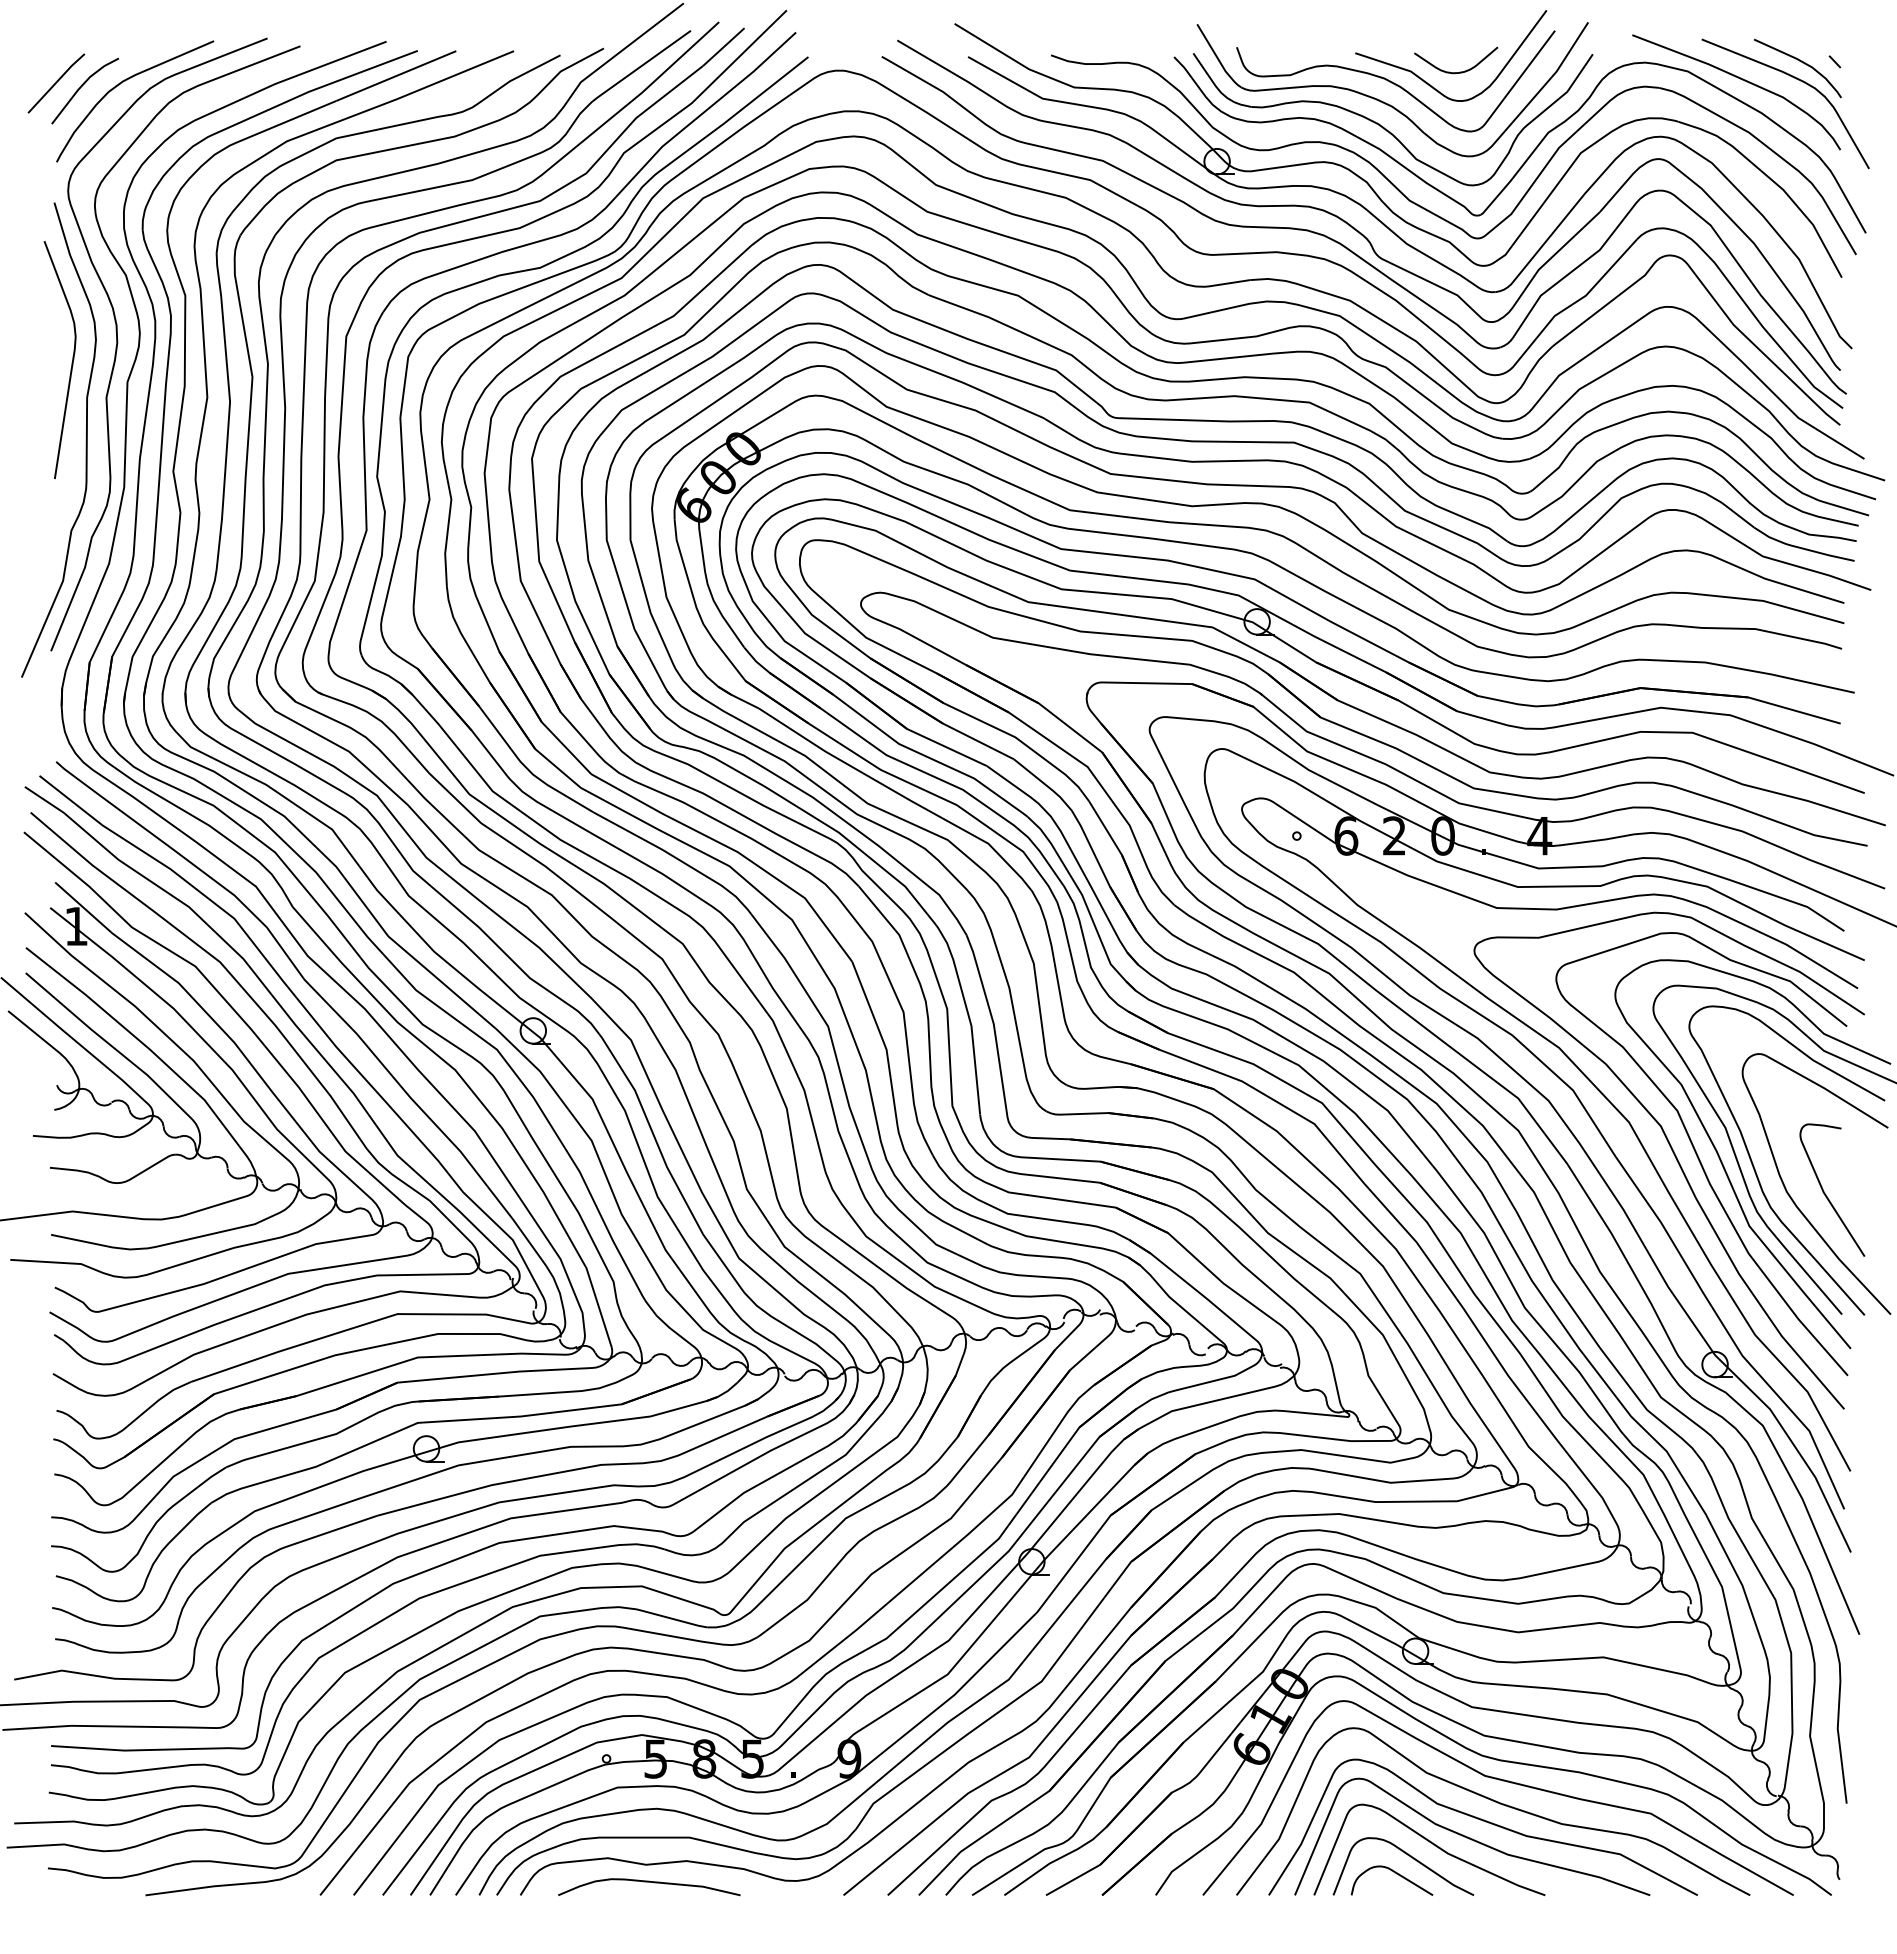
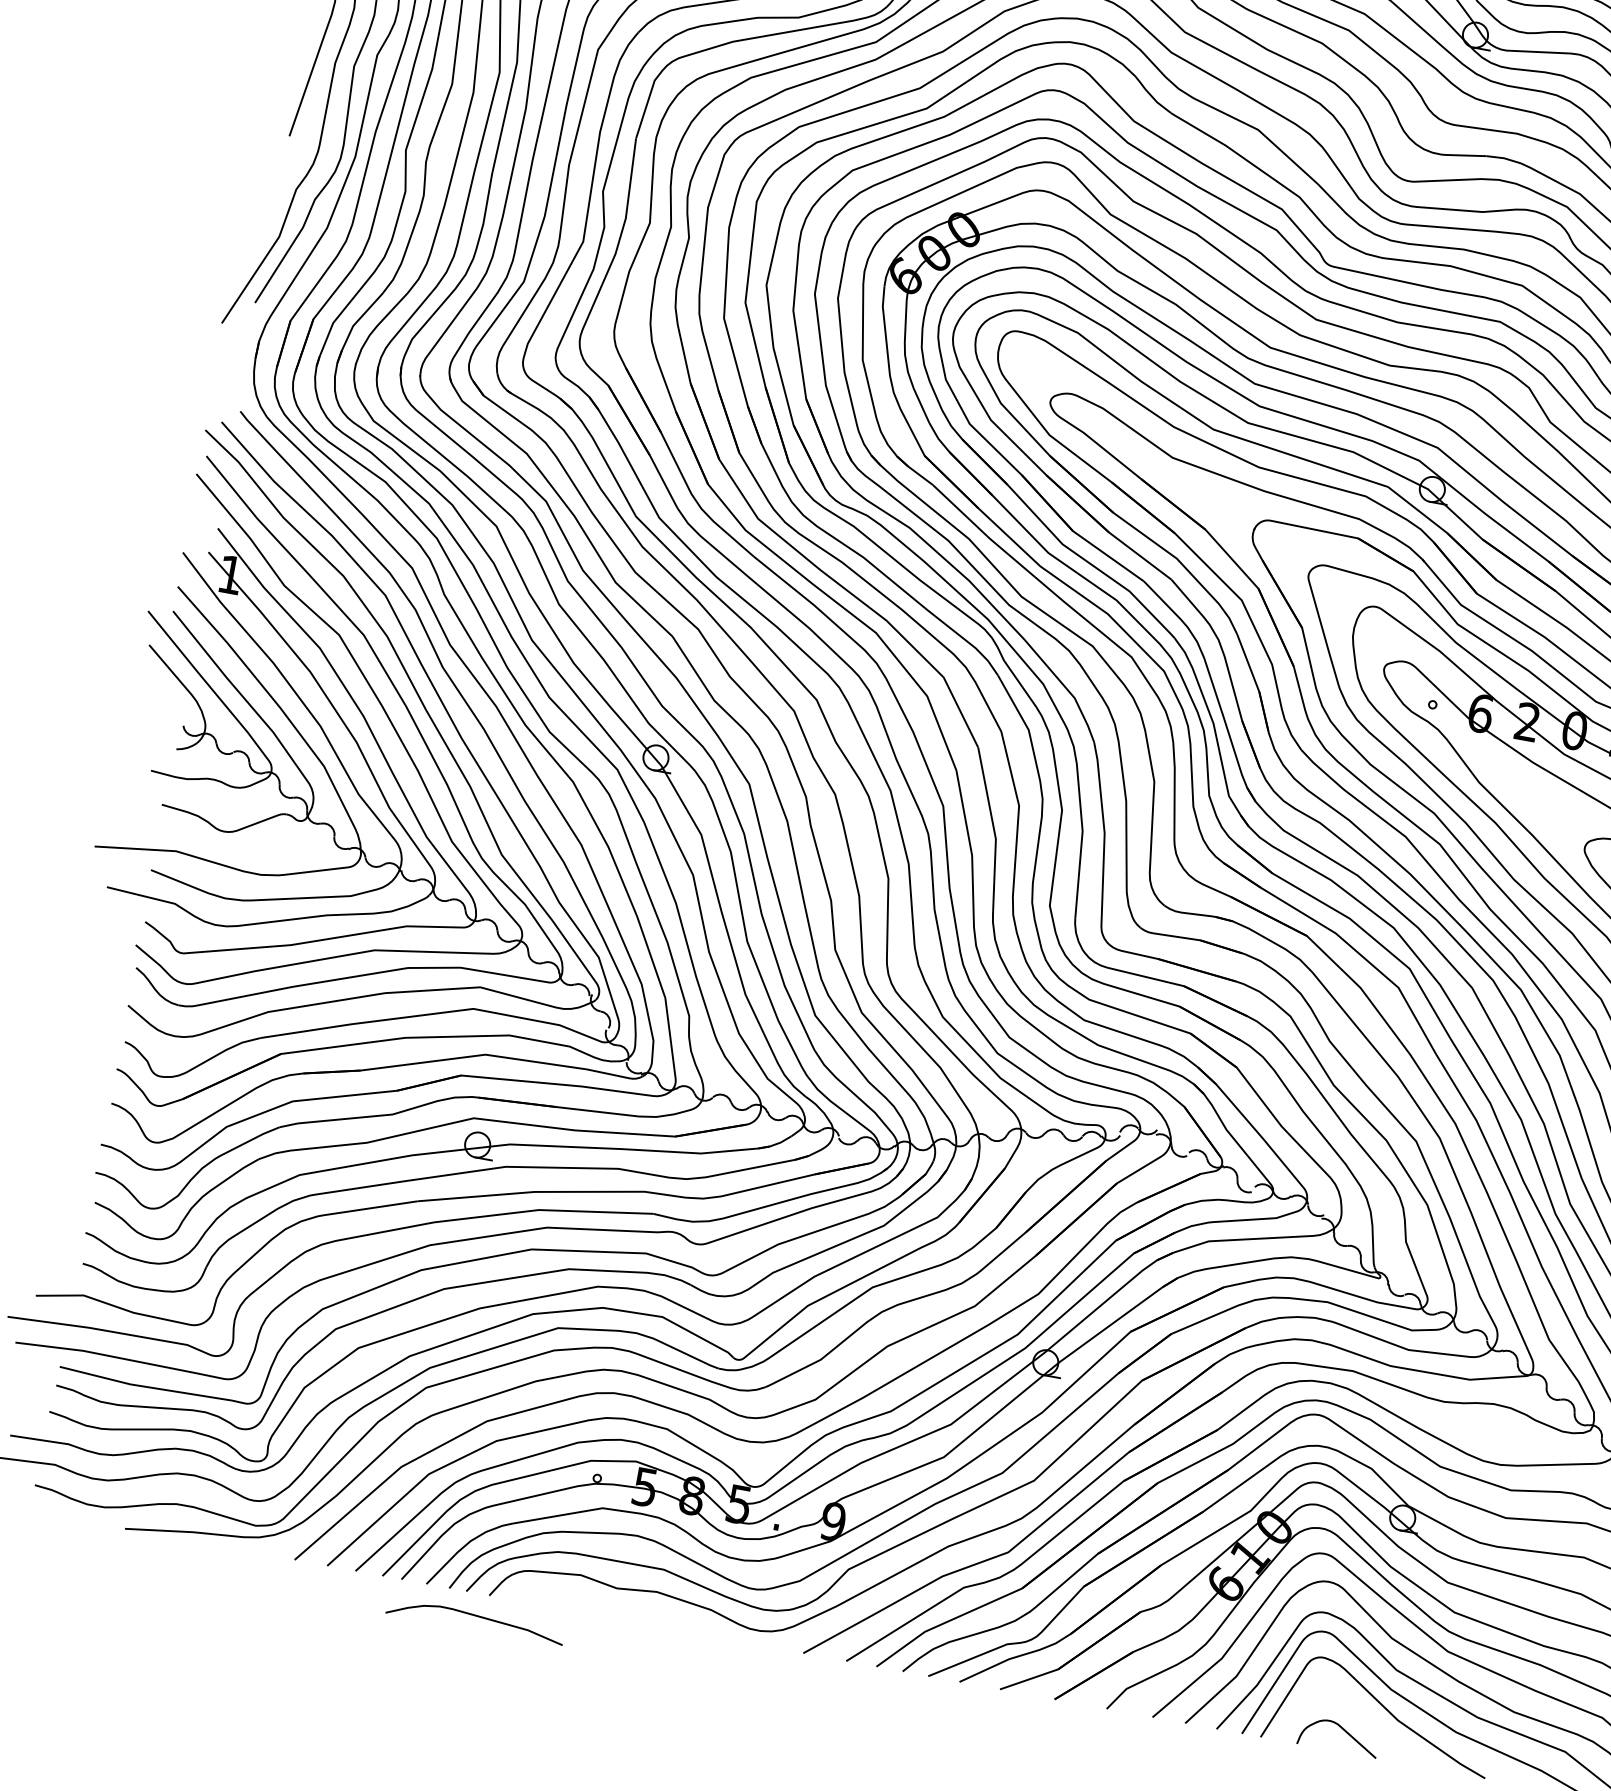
curve: (1410, 1857) -> (1360, 1717), removed
curve: (649, 1882) -> (476, 1616), moved

